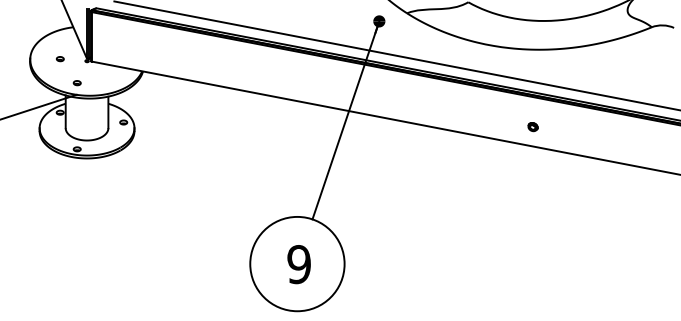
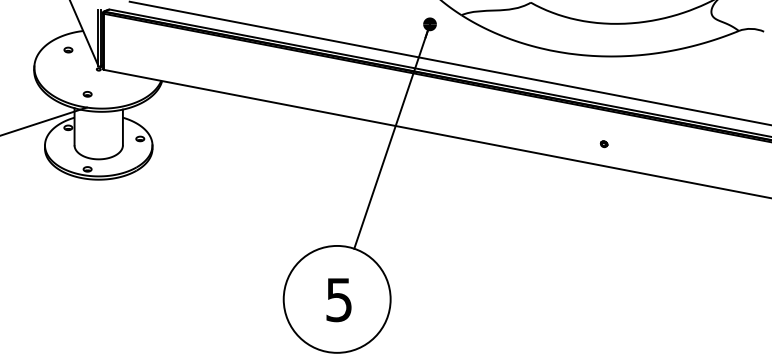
part: (60, 58) -> (68, 49), moved
part: (532, 127) -> (603, 144), size x0.62
text: (298, 264) -> (338, 299), 9 -> 5

